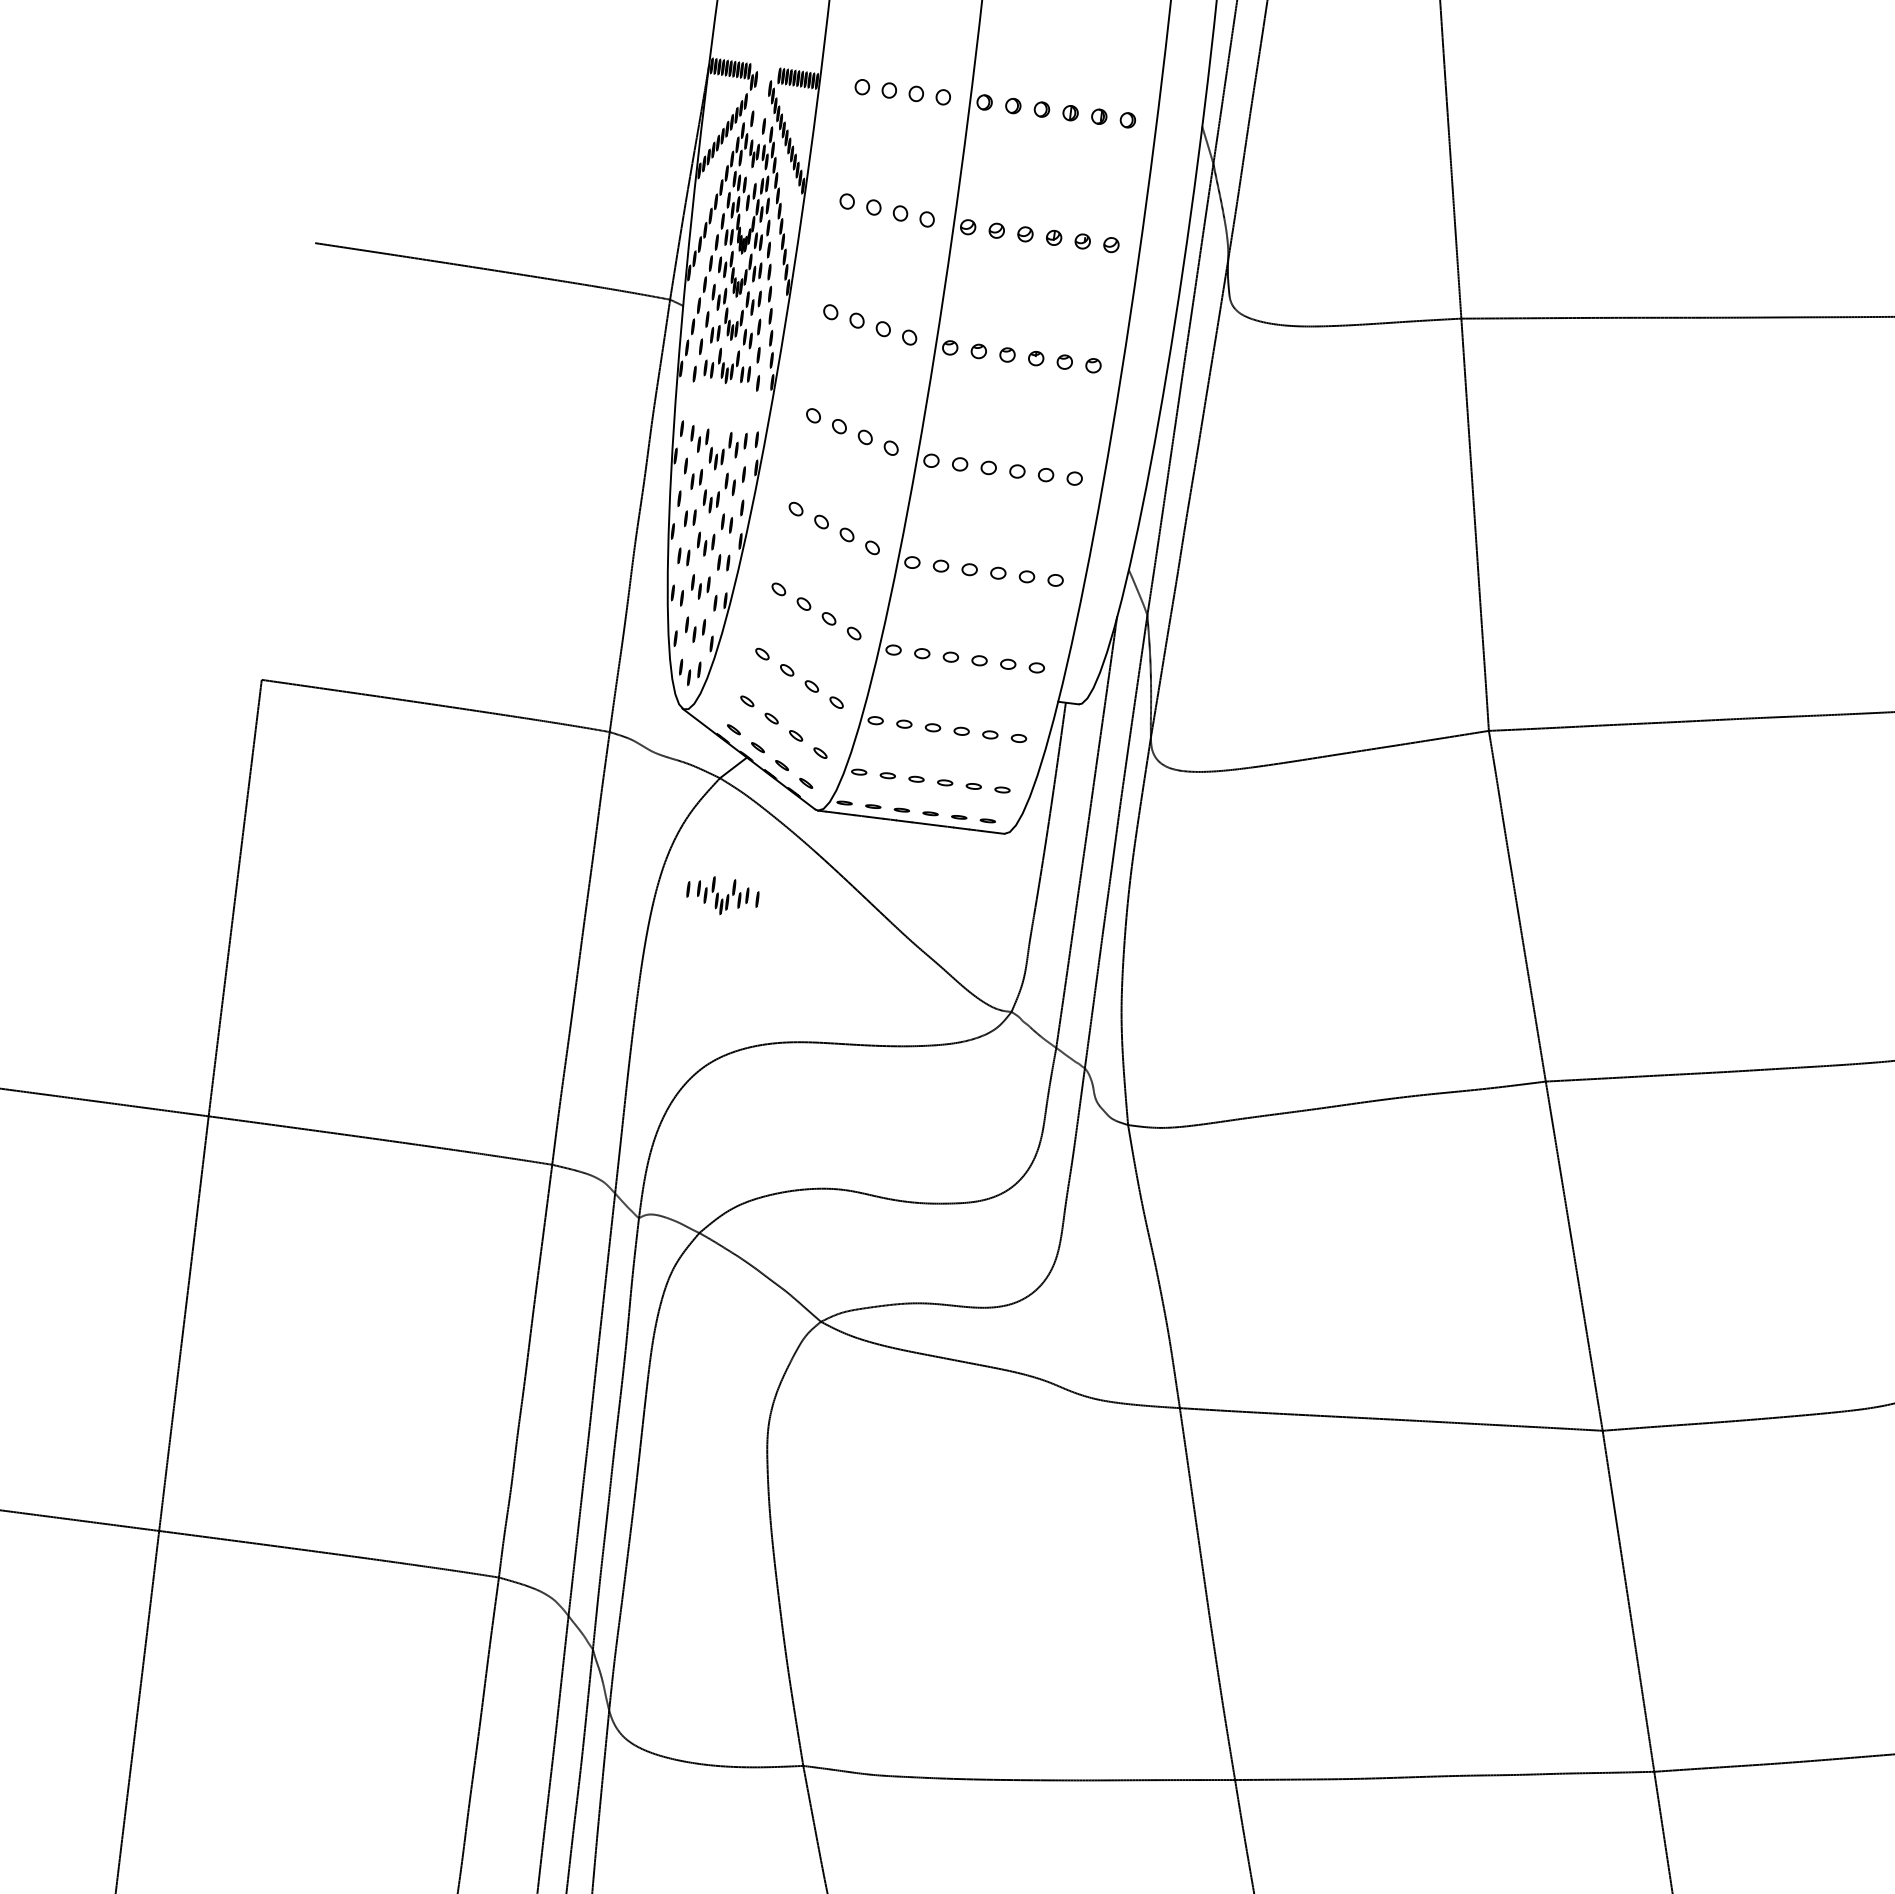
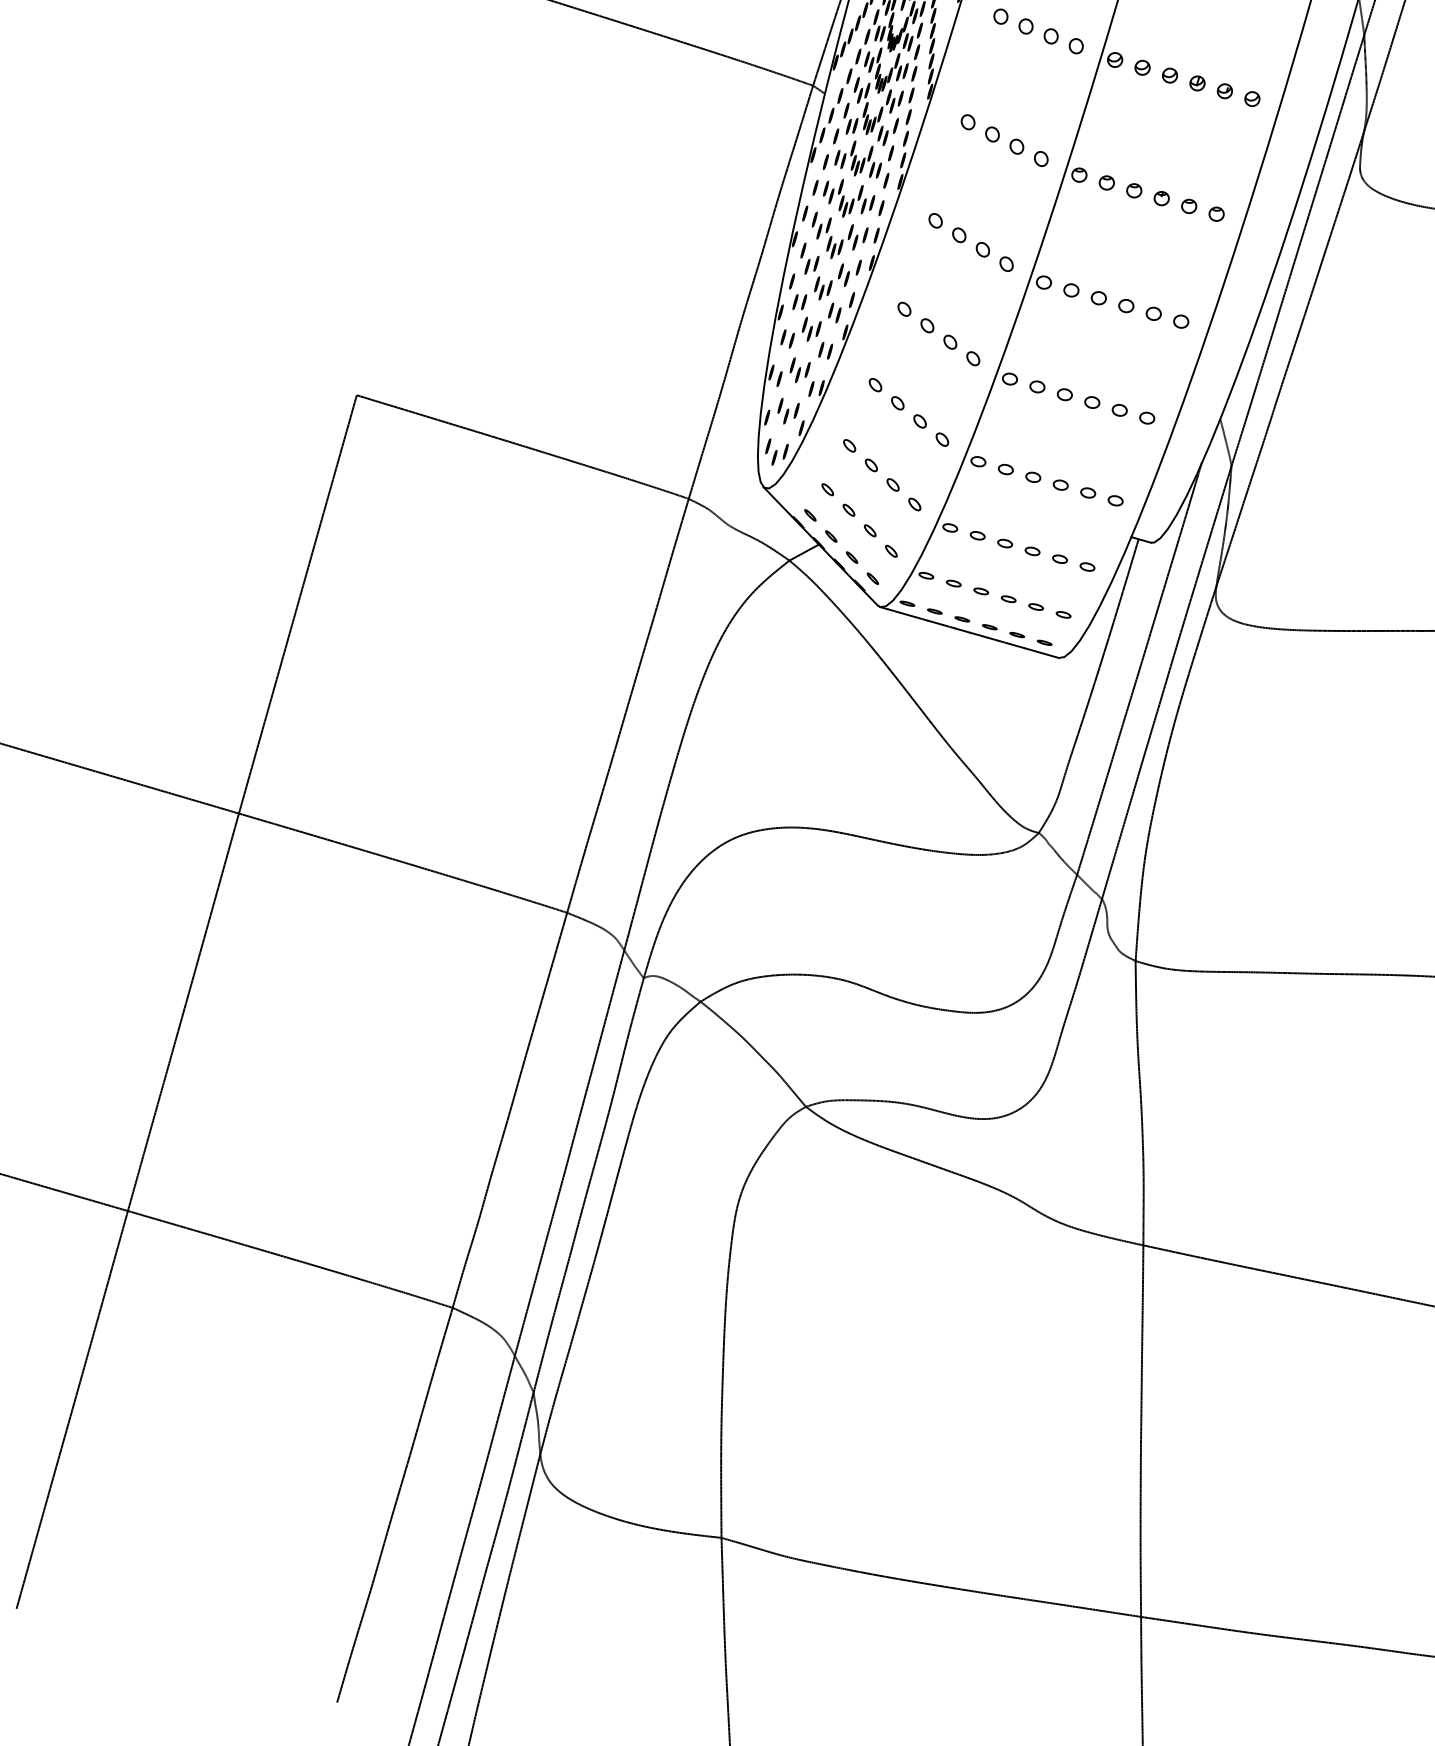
part: (722, 895) -> (847, 198), moved

